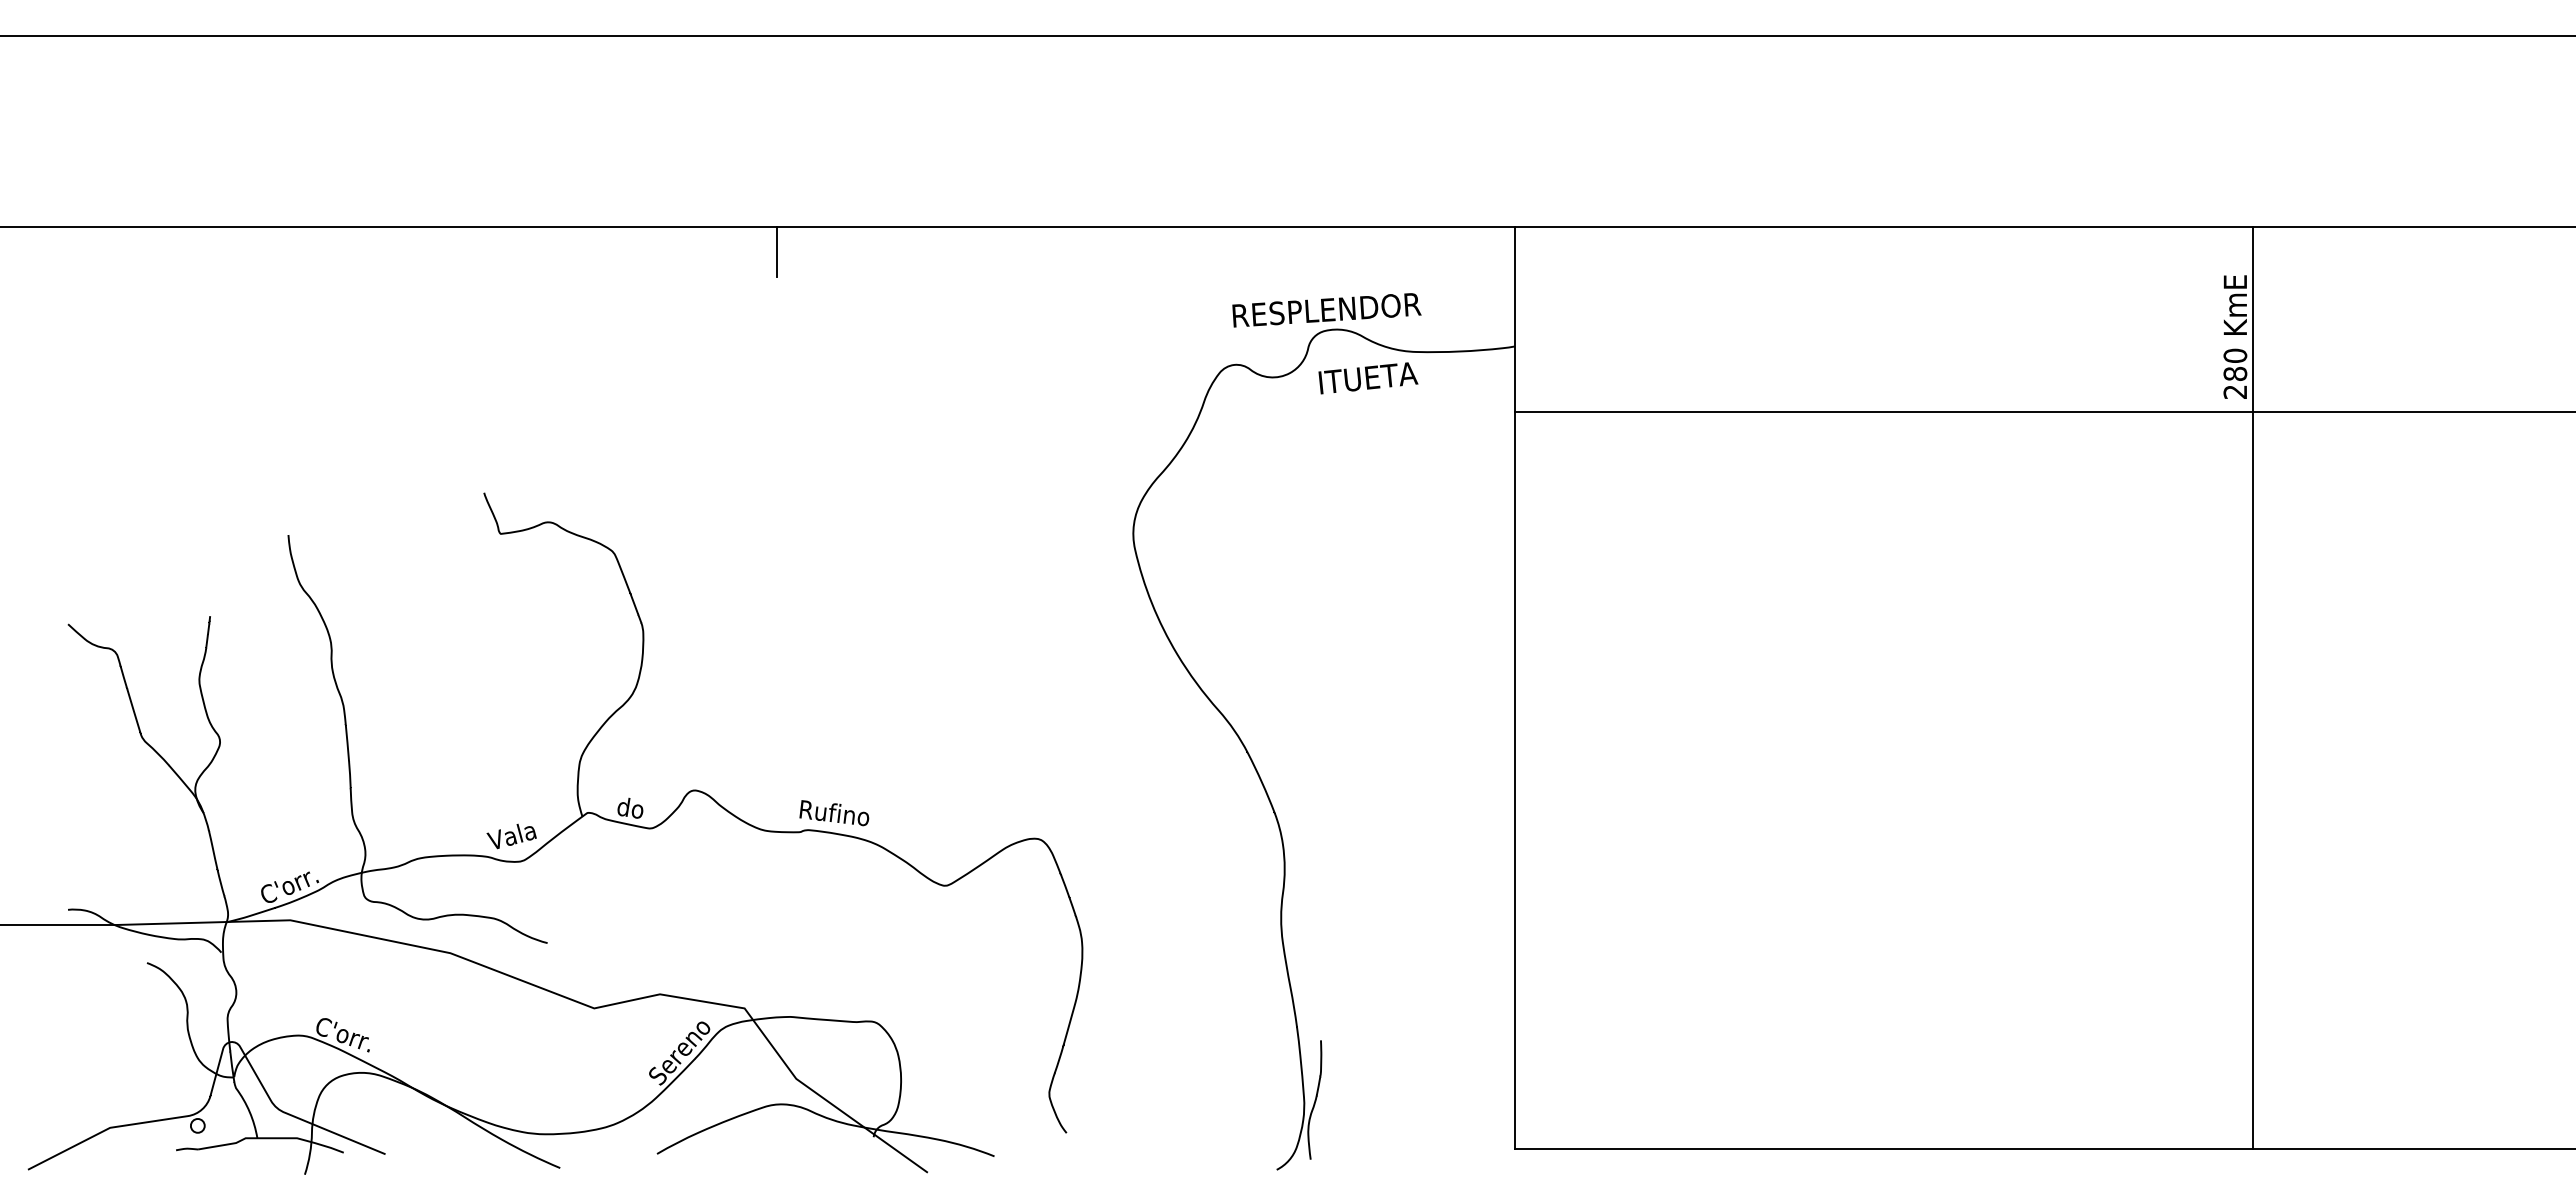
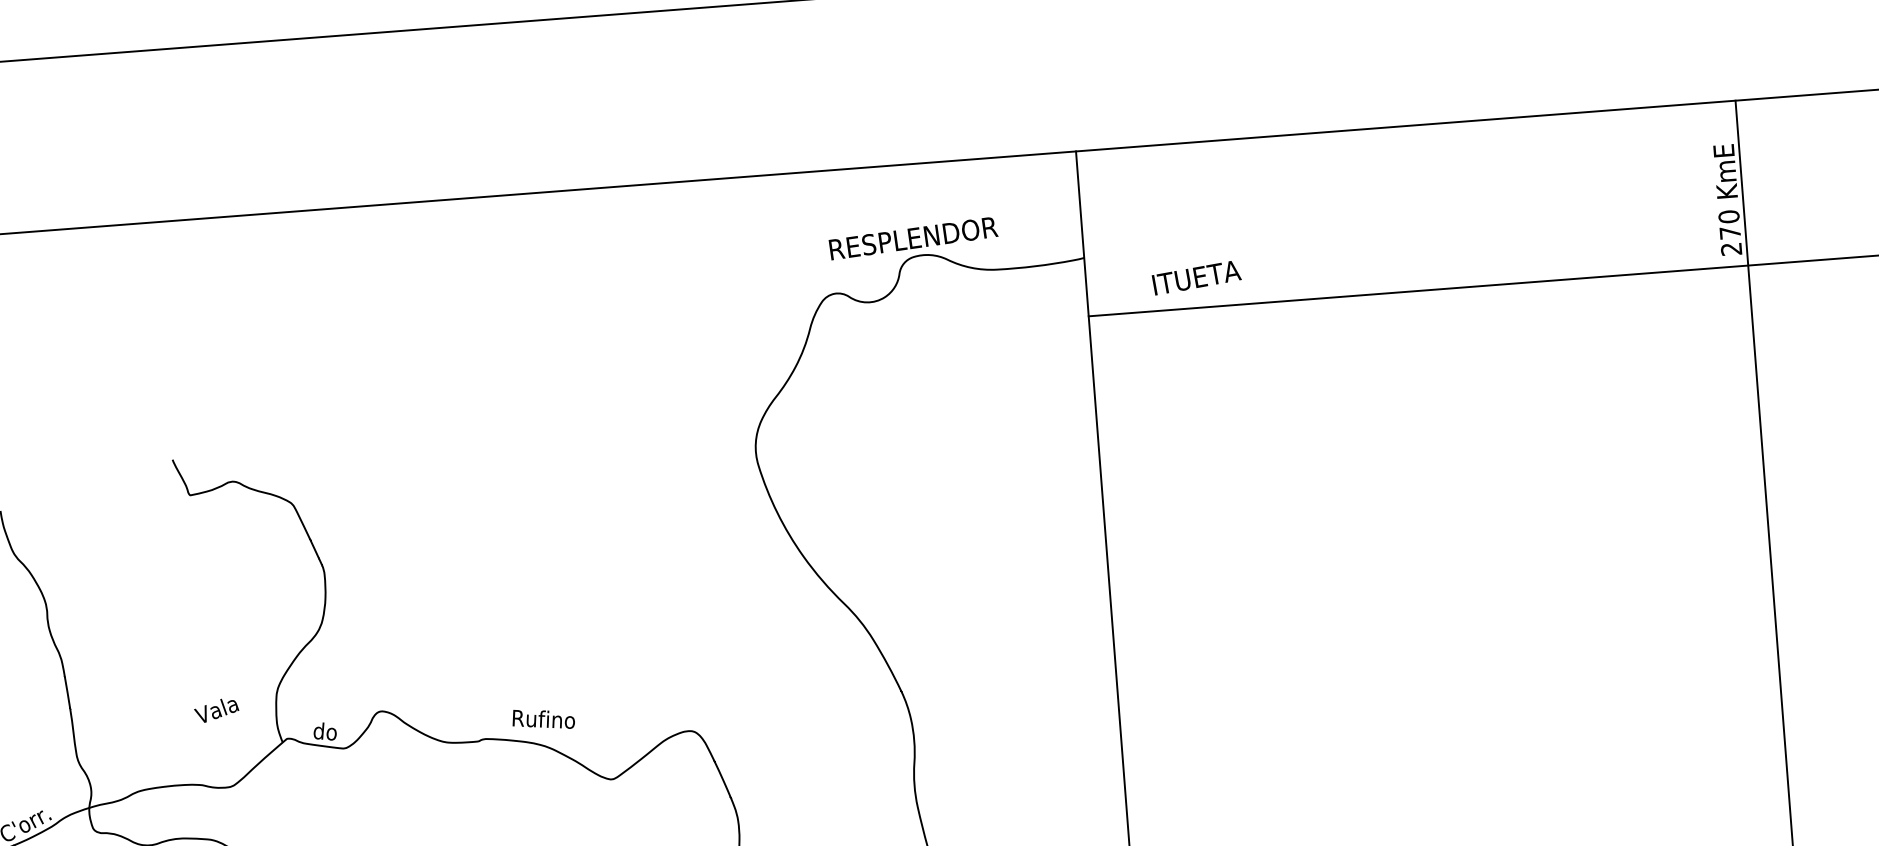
line: (777, 252) -> (418, 224), removed
text: (2235, 373) -> (1730, 232), 280 -> 270
text: (1368, 378) -> (1196, 278), moved
text: (834, 813) -> (543, 719), moved
text: (511, 836) -> (216, 710), moved

